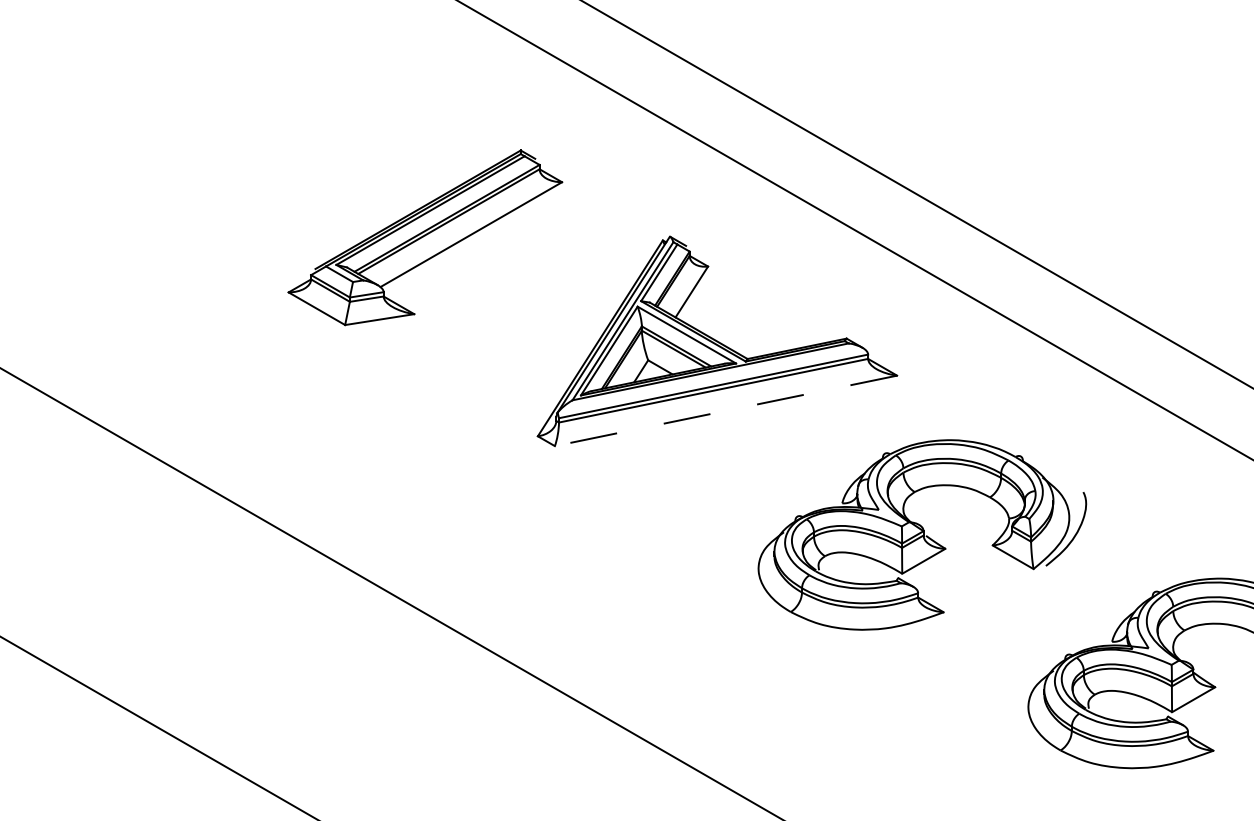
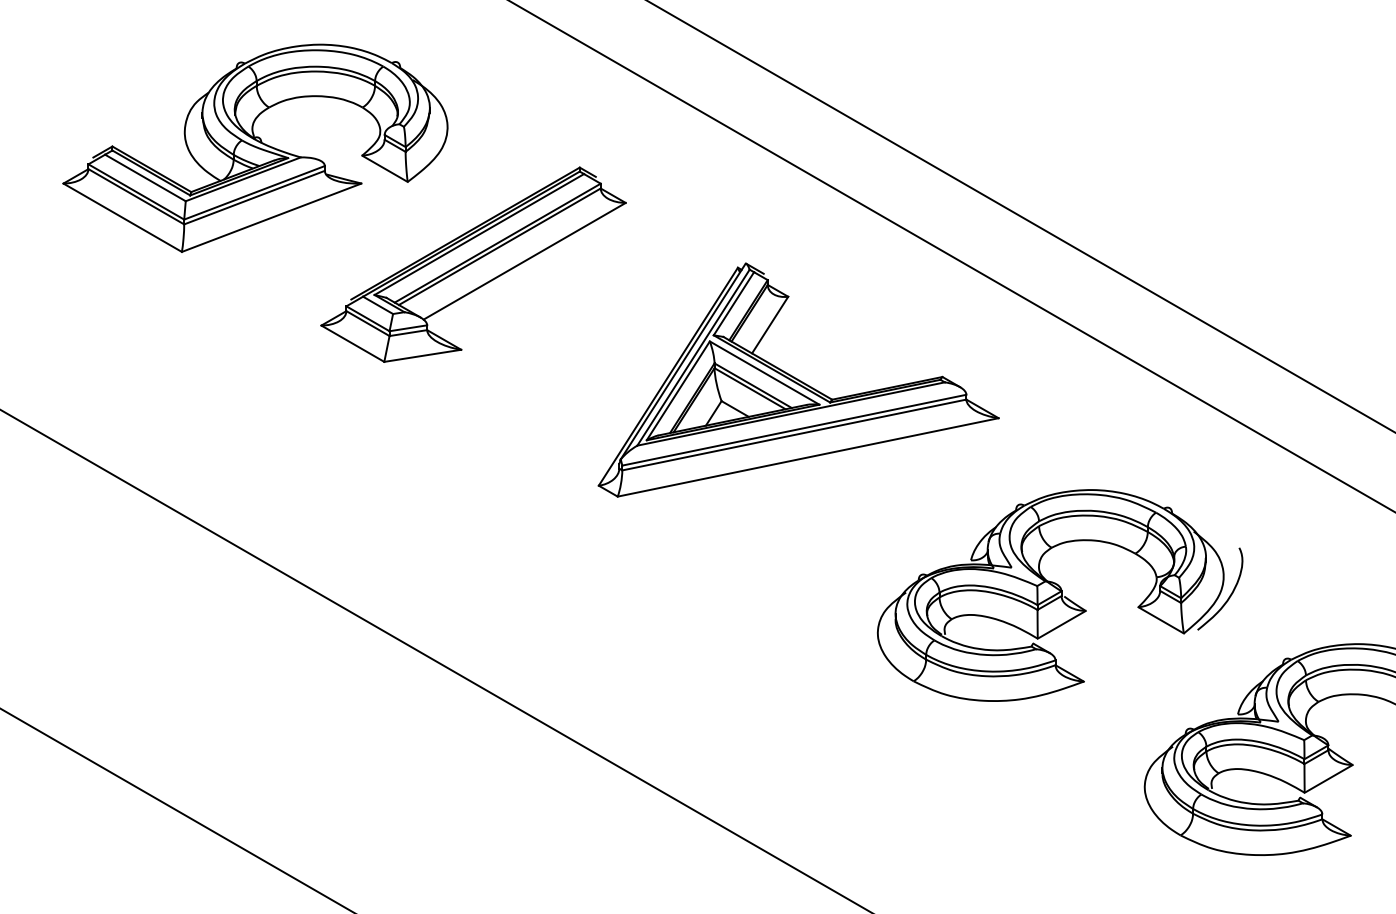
part: (228, 133) -> (254, 148), added
line: (726, 410) -> (808, 457), dashed -> solid
part: (922, 534) -> (1060, 595), moved

